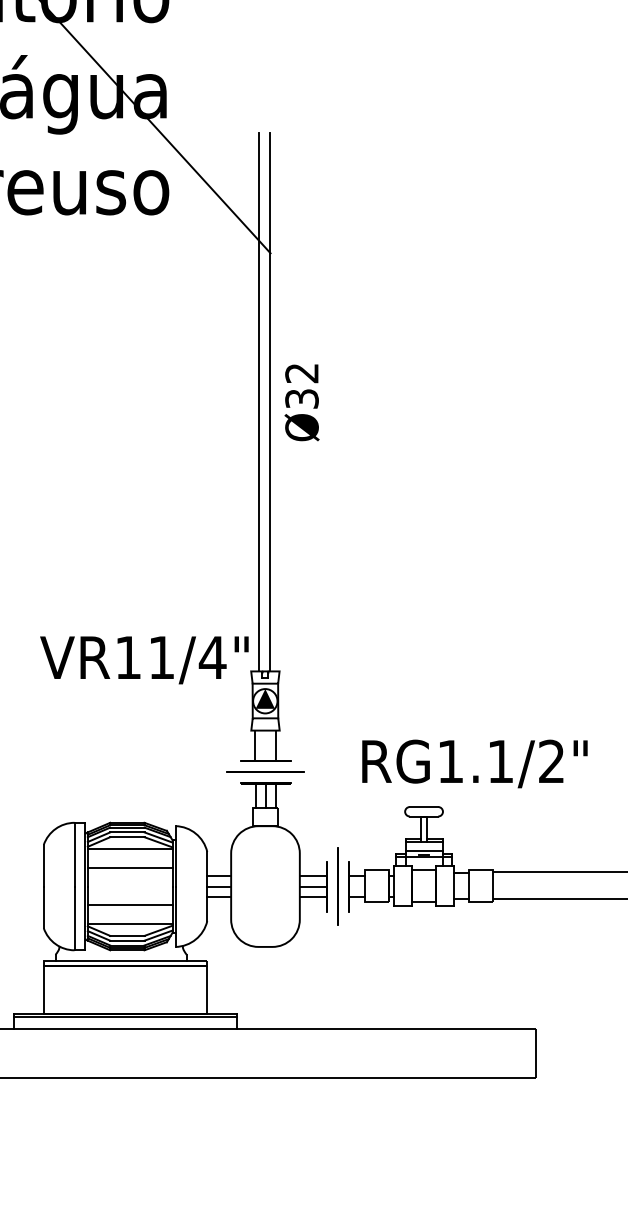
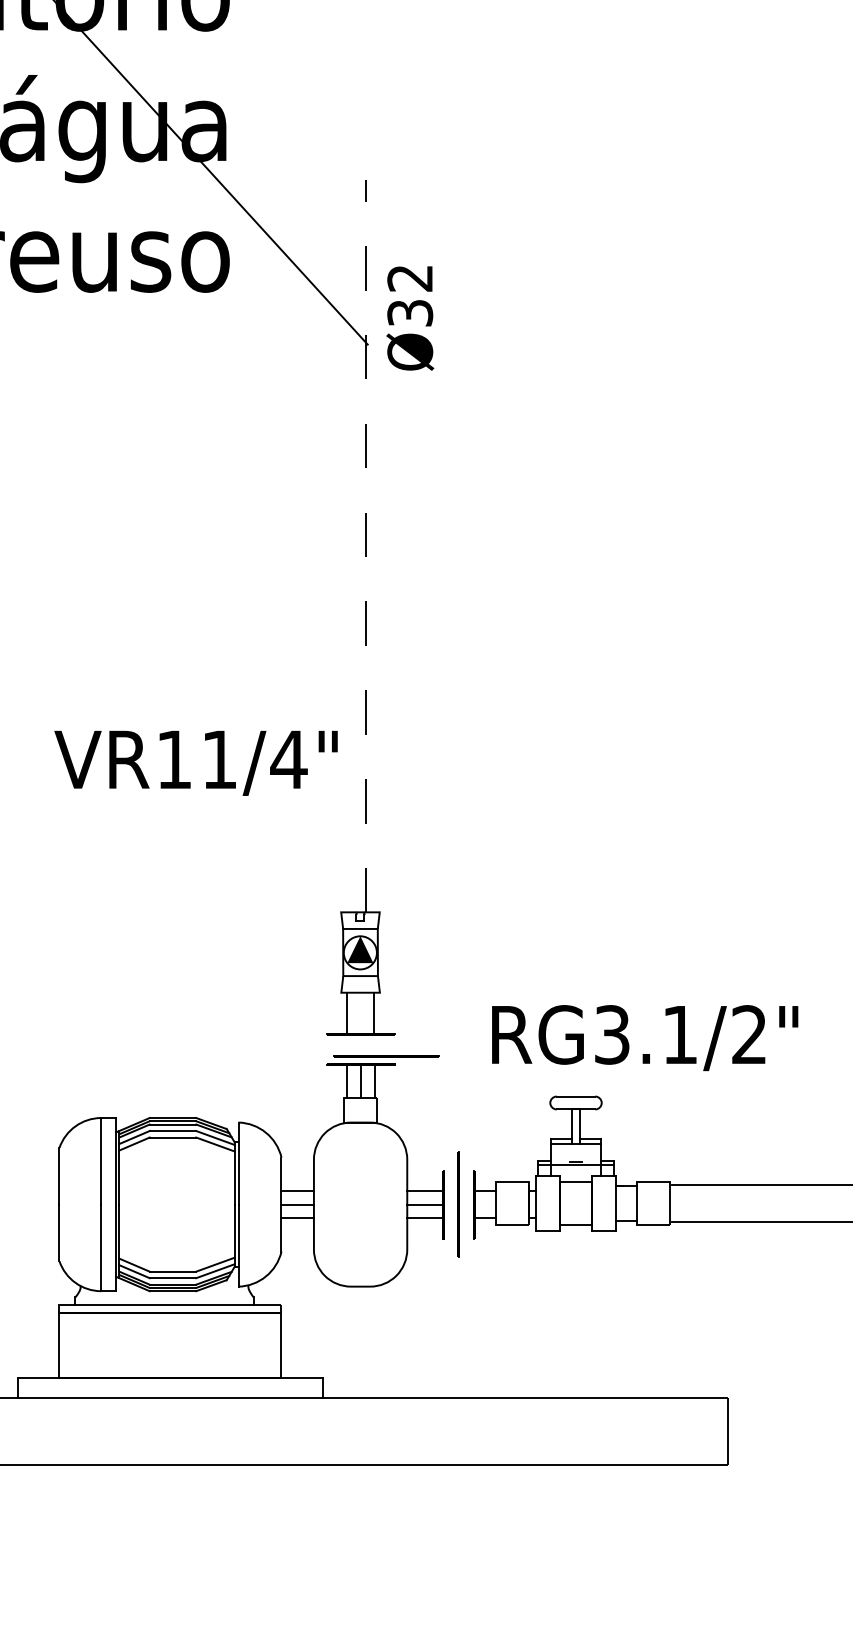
line: (269, 401) -> (366, 545), solid -> dashed
line: (259, 402) -> (352, 546), removed
text: (302, 402) -> (410, 318), moved
text: (143, 659) -> (195, 762), moved
text: (450, 761) -> (612, 1034), RG1.1/2" -> RG3.1/2"
line: (265, 772) -> (386, 1056), moved
line: (129, 848) -> (176, 1153), removed
line: (423, 850) -> (575, 1155), removed
line: (129, 868) -> (176, 1179), removed
line: (129, 904) -> (176, 1229), removed
line: (129, 924) -> (176, 1255), removed
line: (125, 1016) -> (170, 1381), removed

